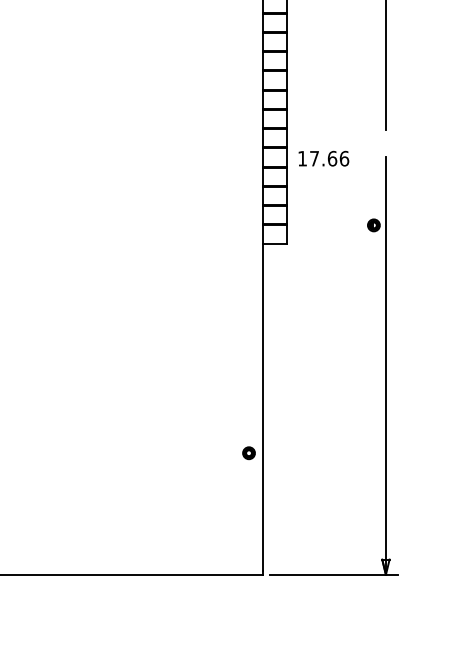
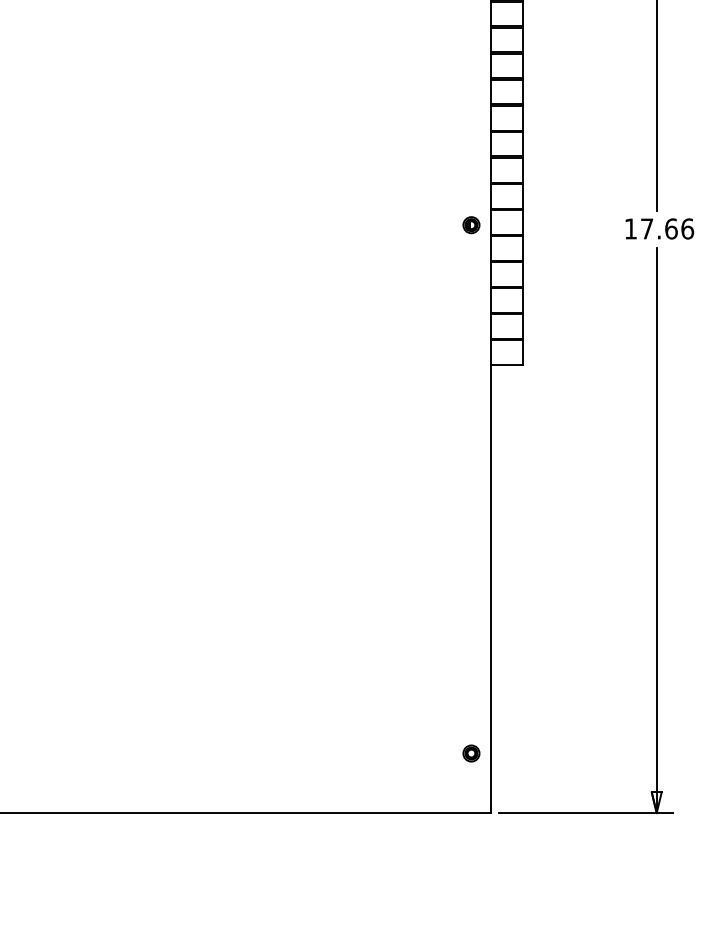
text: (323, 158) -> (659, 228), moved
part: (373, 225) -> (471, 225), moved
part: (249, 453) -> (471, 753), moved

